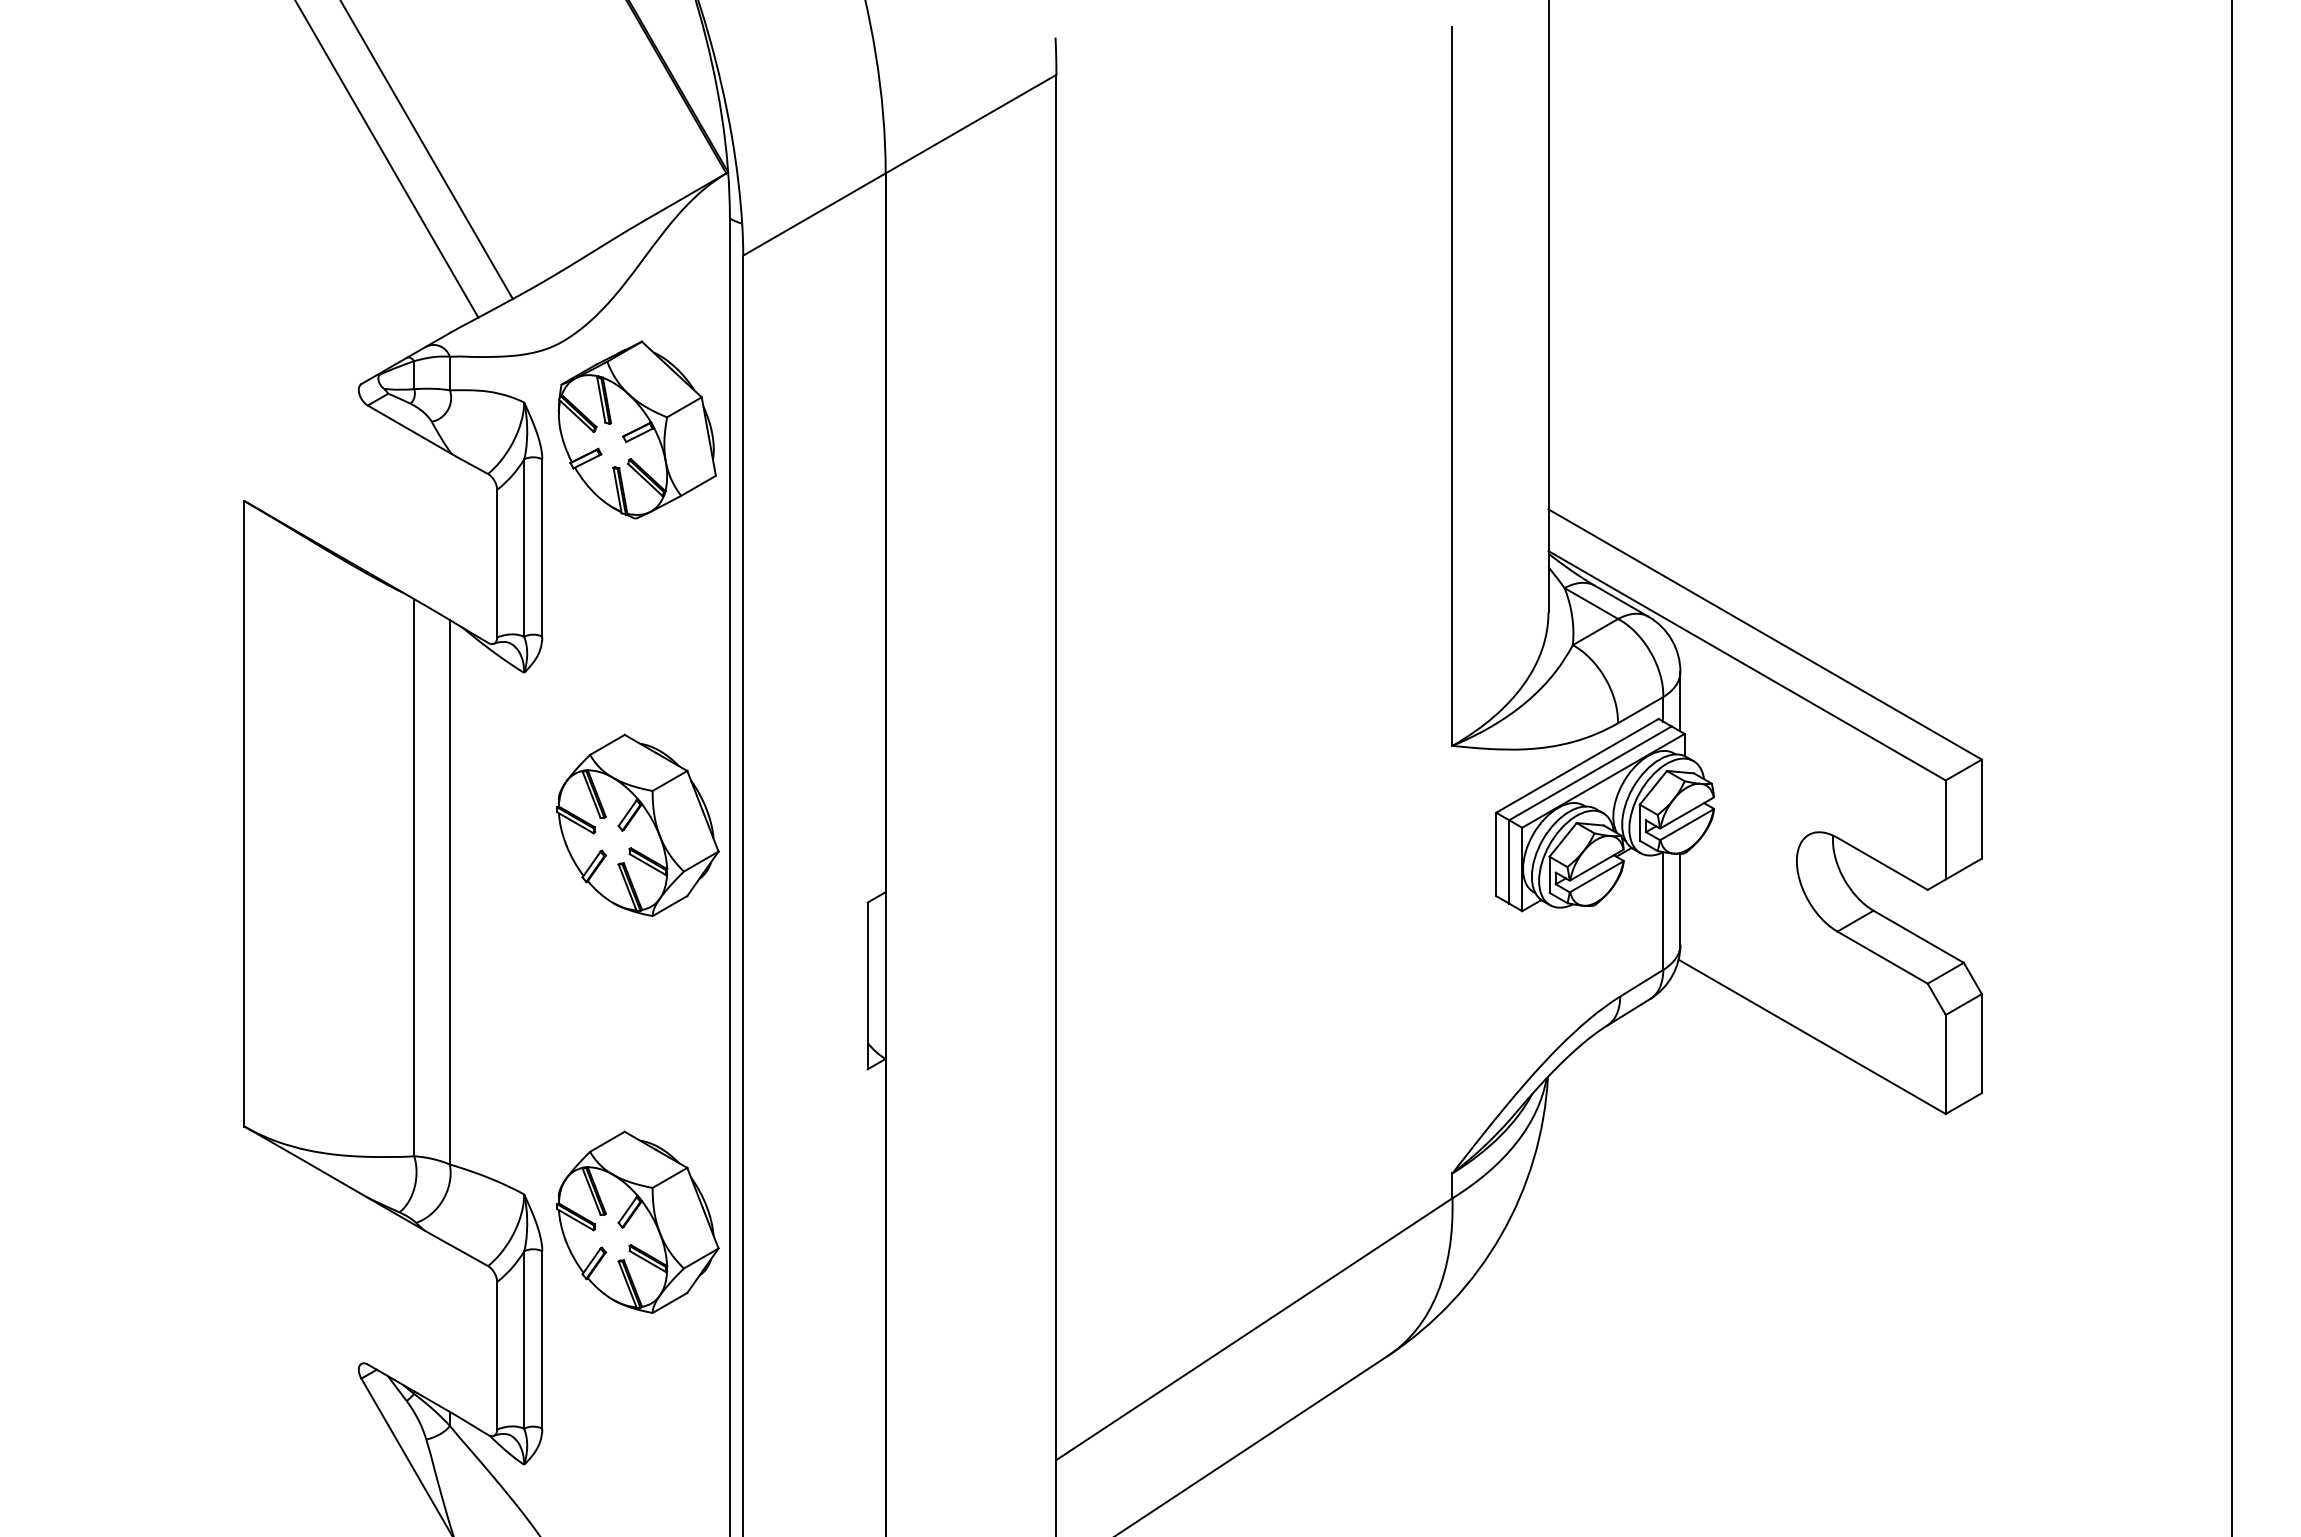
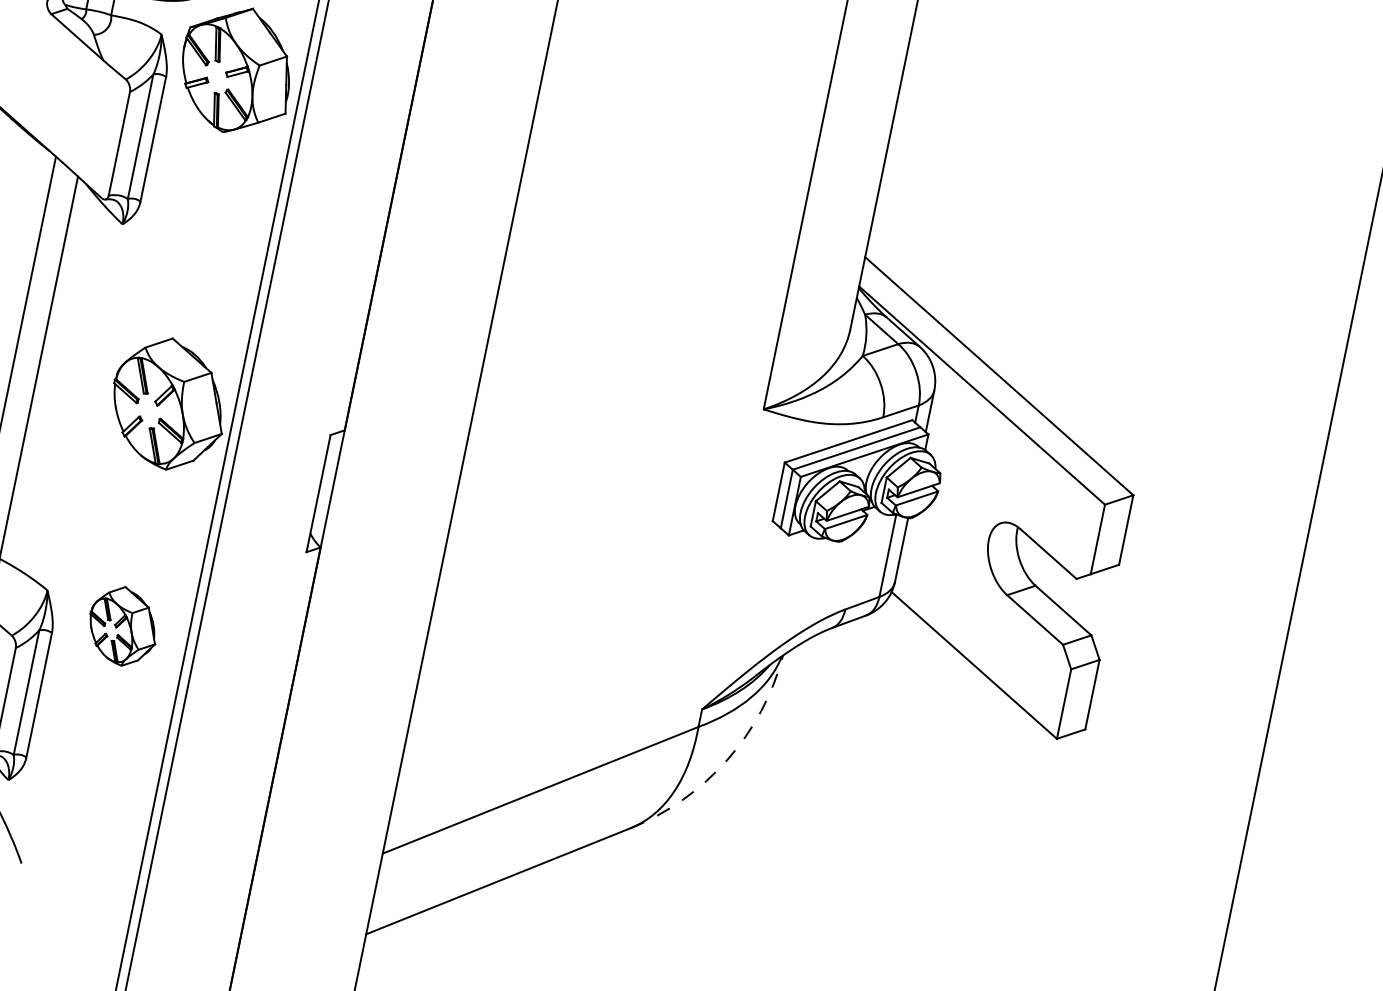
part: (637, 825) -> (168, 403), moved
part: (637, 1221) -> (123, 625), size x0.6
arc: (1501, 1235) -> (727, 760), solid -> dashed

